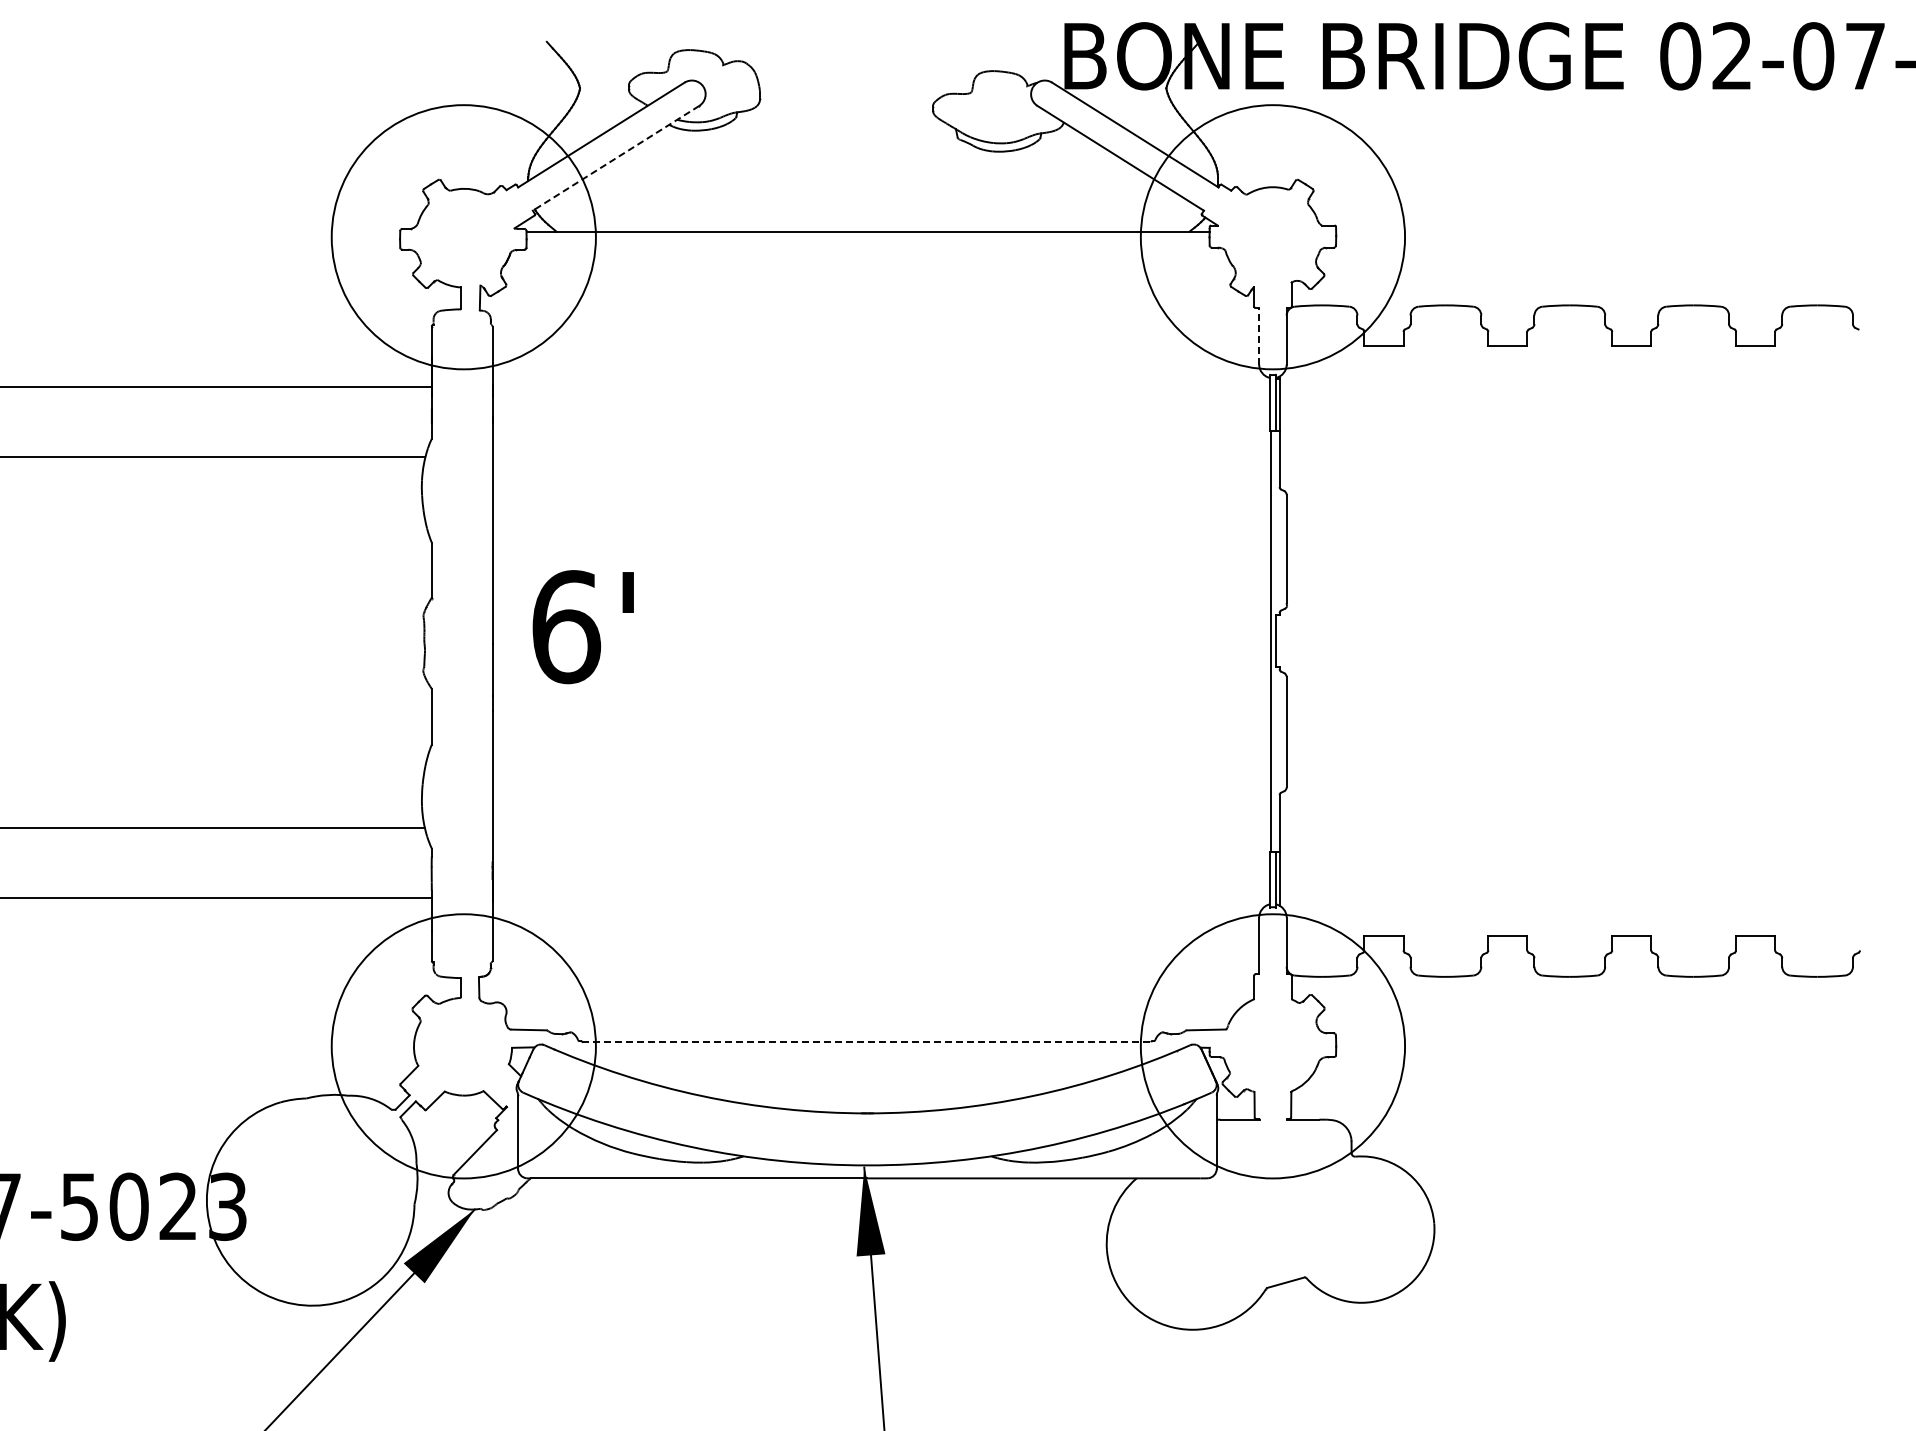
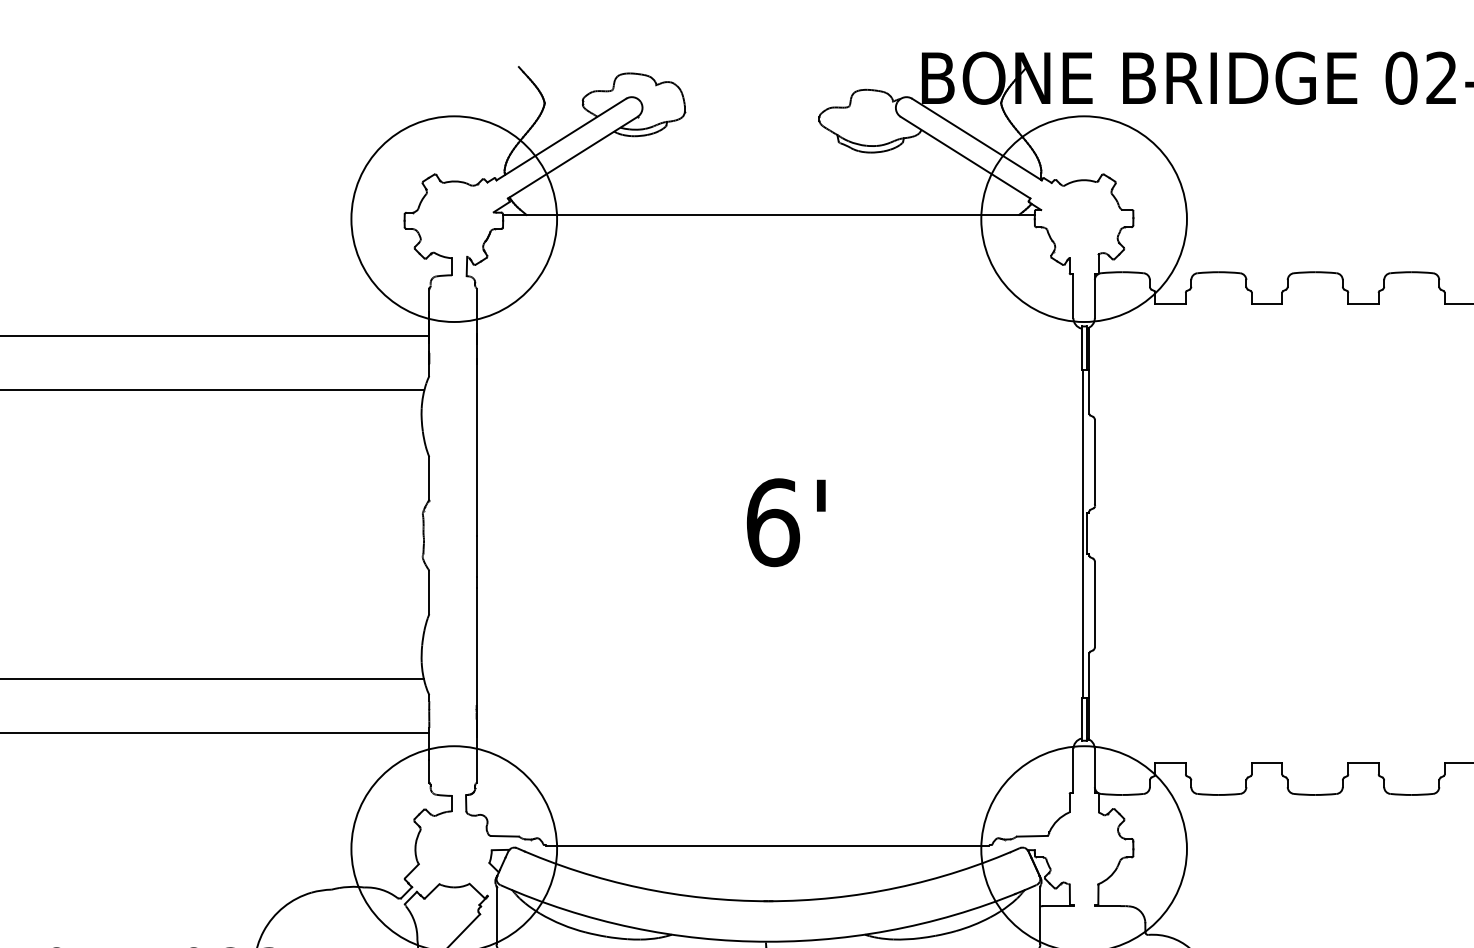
line: (615, 158) -> (572, 157), dashed -> solid
line: (1259, 335) -> (1073, 295), dashed -> solid
text: (582, 627) -> (785, 522), moved
line: (867, 1042) -> (768, 846), dashed -> solid

